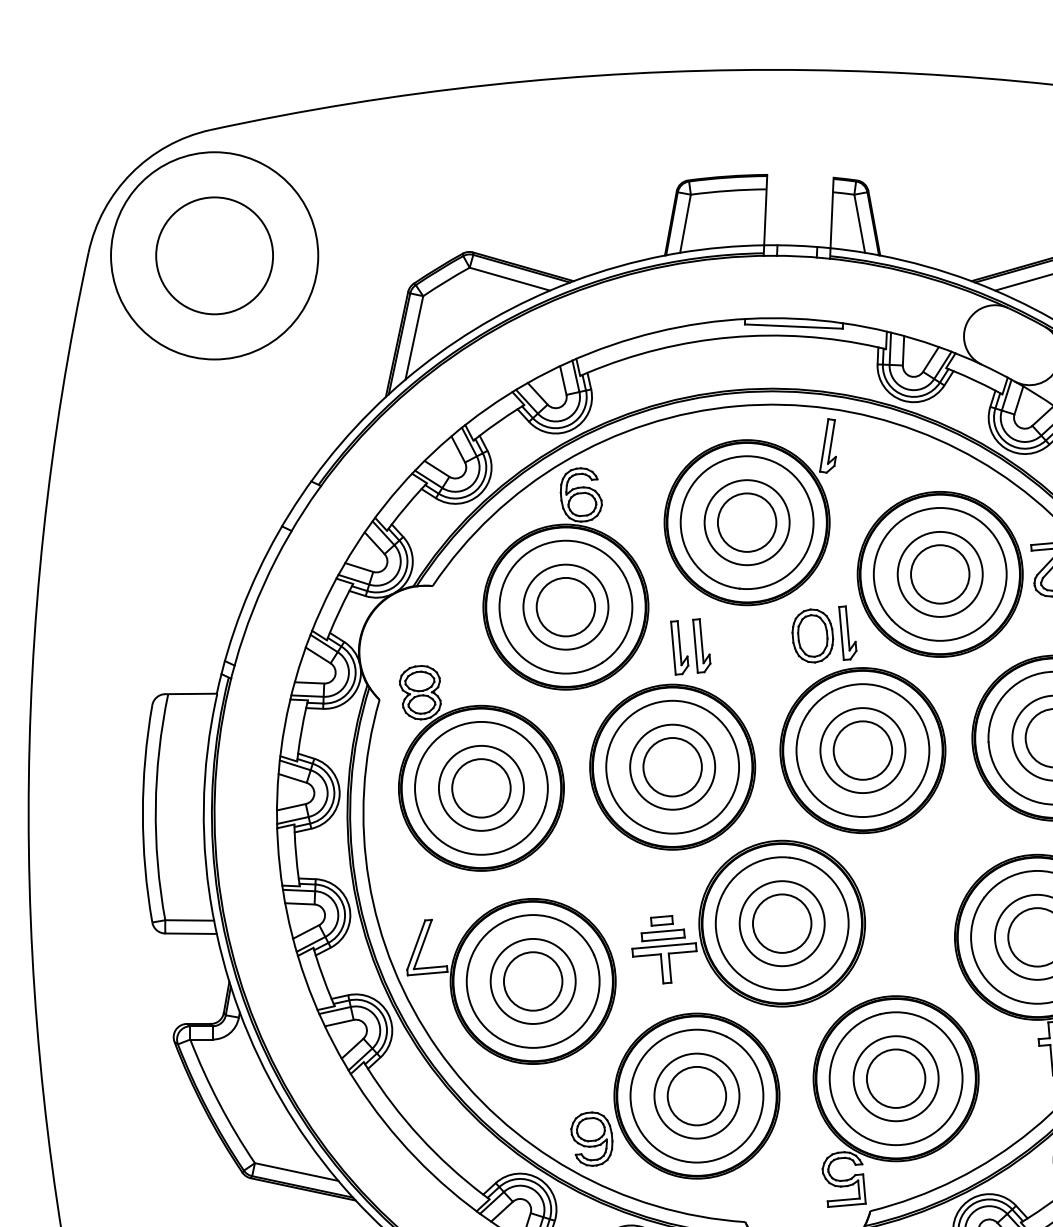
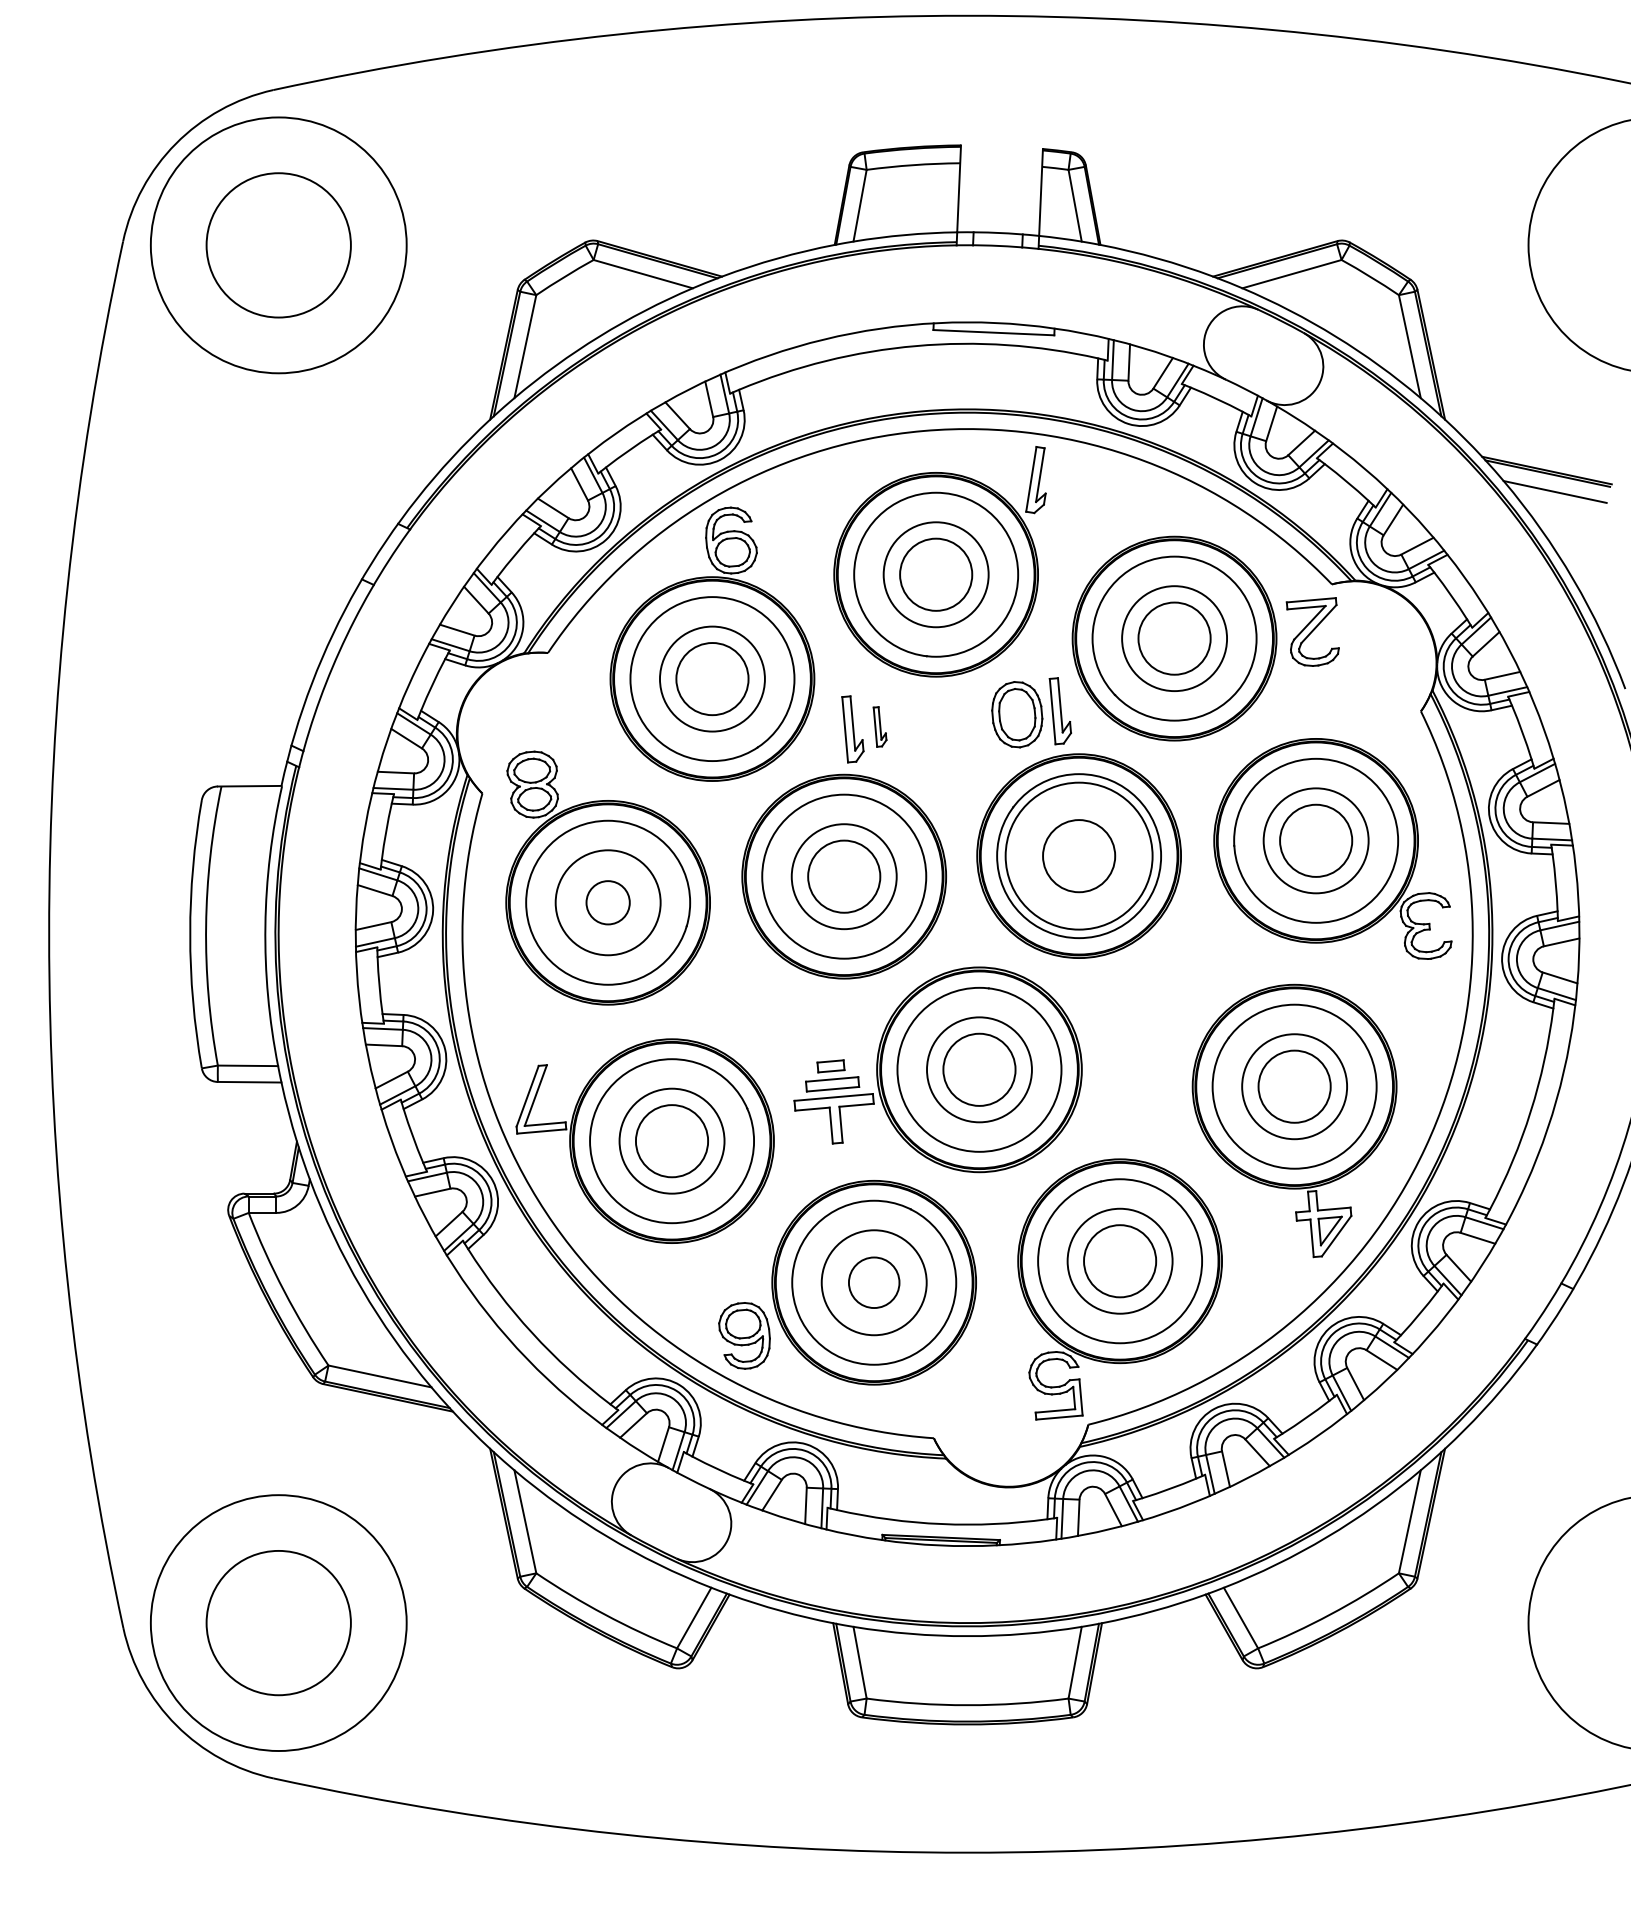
part: (701, 645) -> (879, 726), size x0.6
circle: (862, 750) -> (1078, 855), size x1.4
circle: (481, 788) -> (608, 902), size x0.6
circle: (697, 1095) -> (874, 1282), size x0.7

